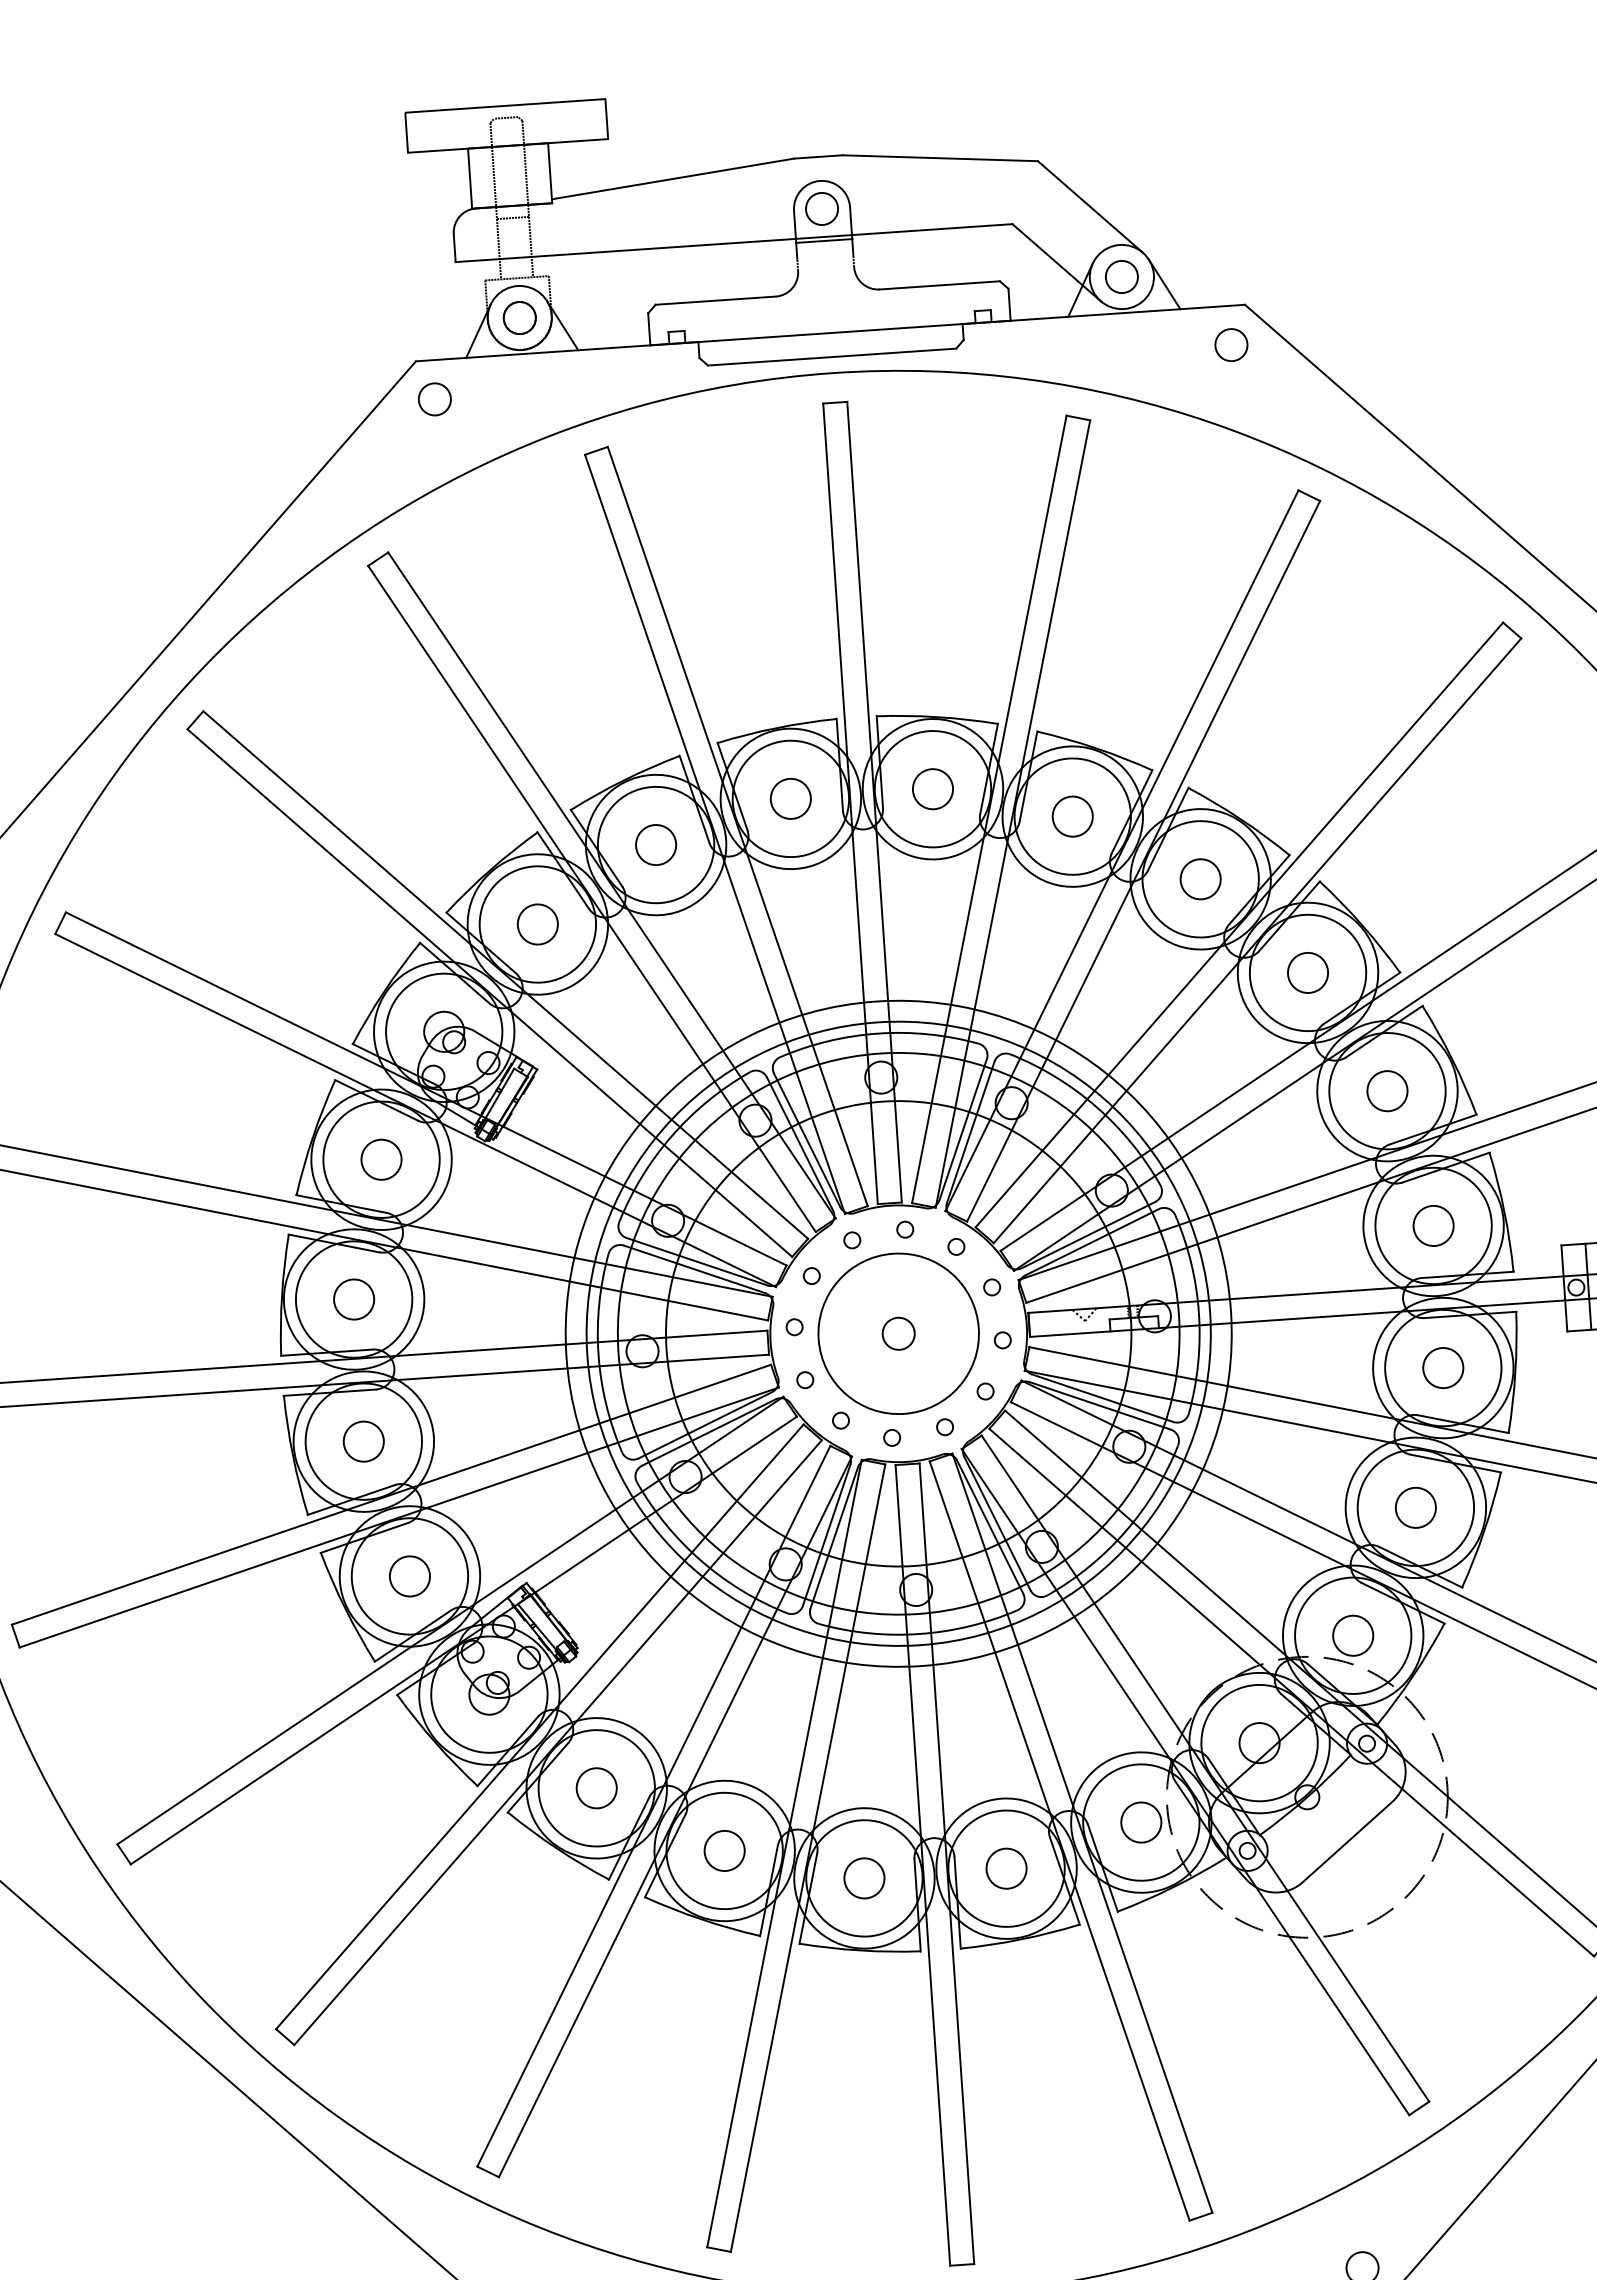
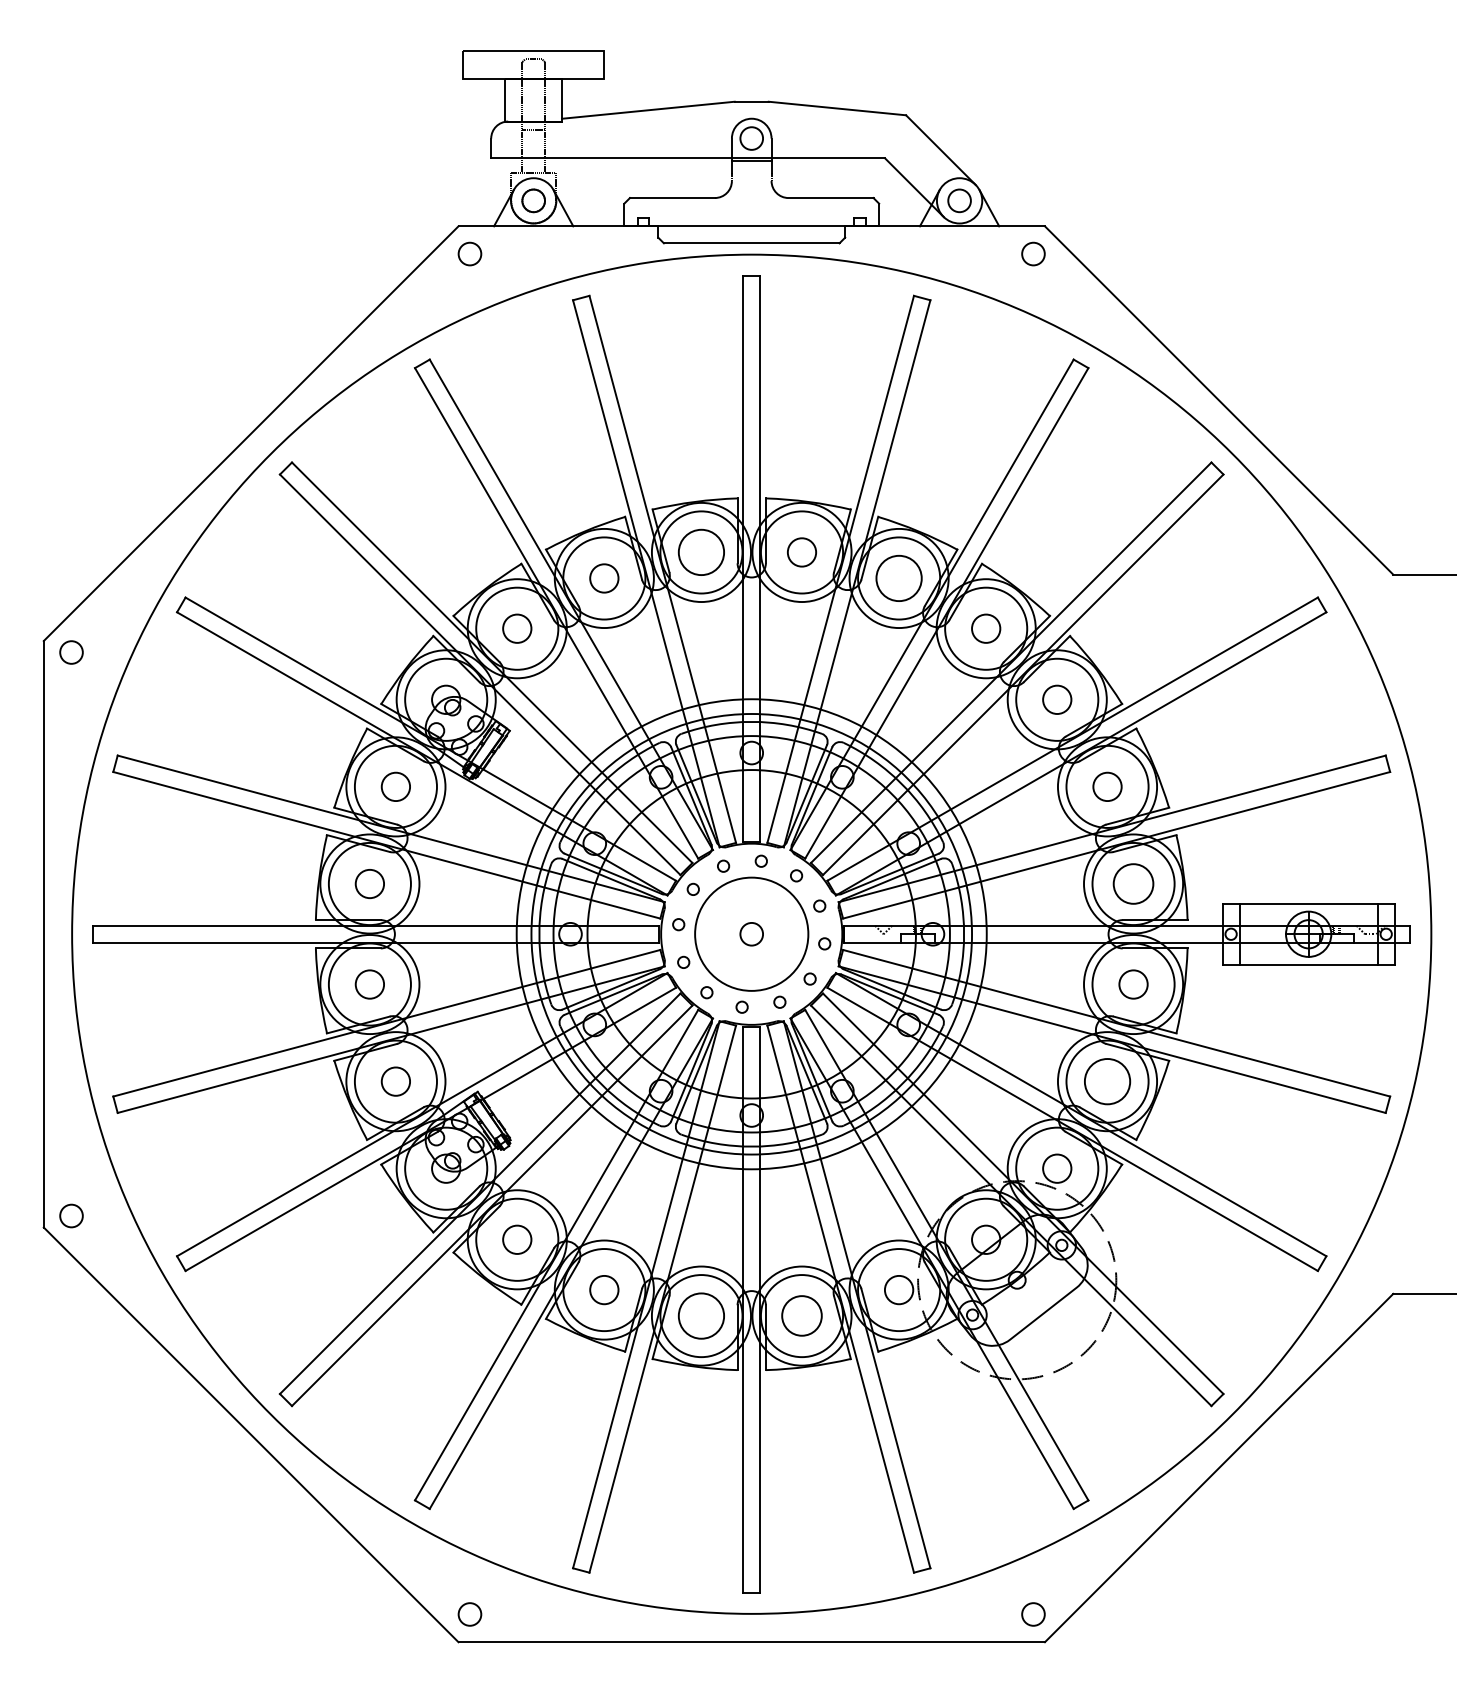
circle: (790, 798) -> (701, 552), size x1.6
circle: (1071, 816) -> (898, 578), size x1.6
circle: (1433, 1225) -> (1133, 883), size x1.4
circle: (1415, 1507) -> (1107, 1081), size x1.6
circle: (1005, 1869) -> (801, 1316), size x1.4
circle: (864, 1877) -> (701, 1315), size x1.6

